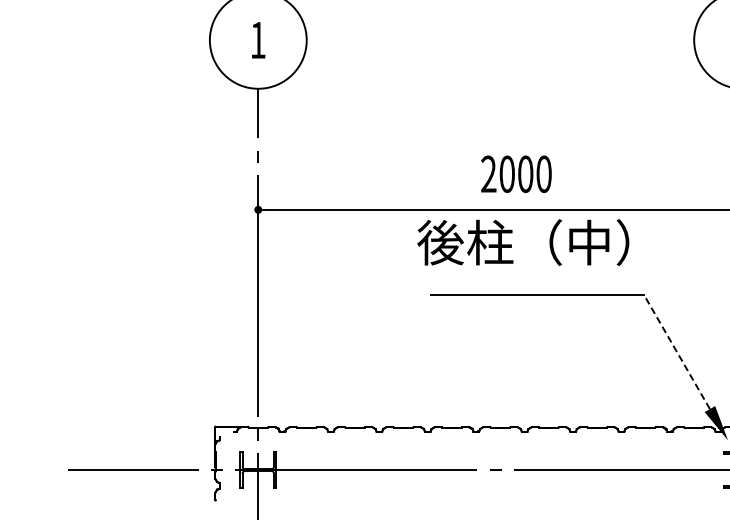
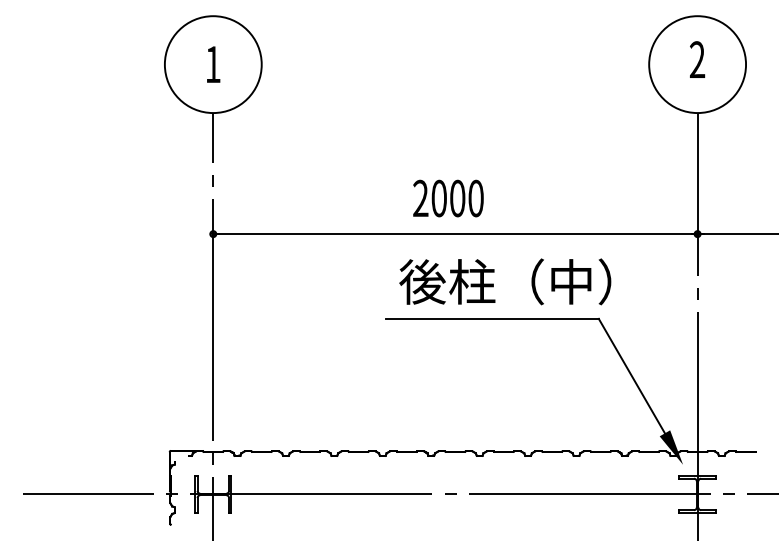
text: (516, 174) -> (448, 198), moved
text: (523, 242) -> (505, 281), moved
line: (676, 351) -> (631, 375), dashed -> solid

